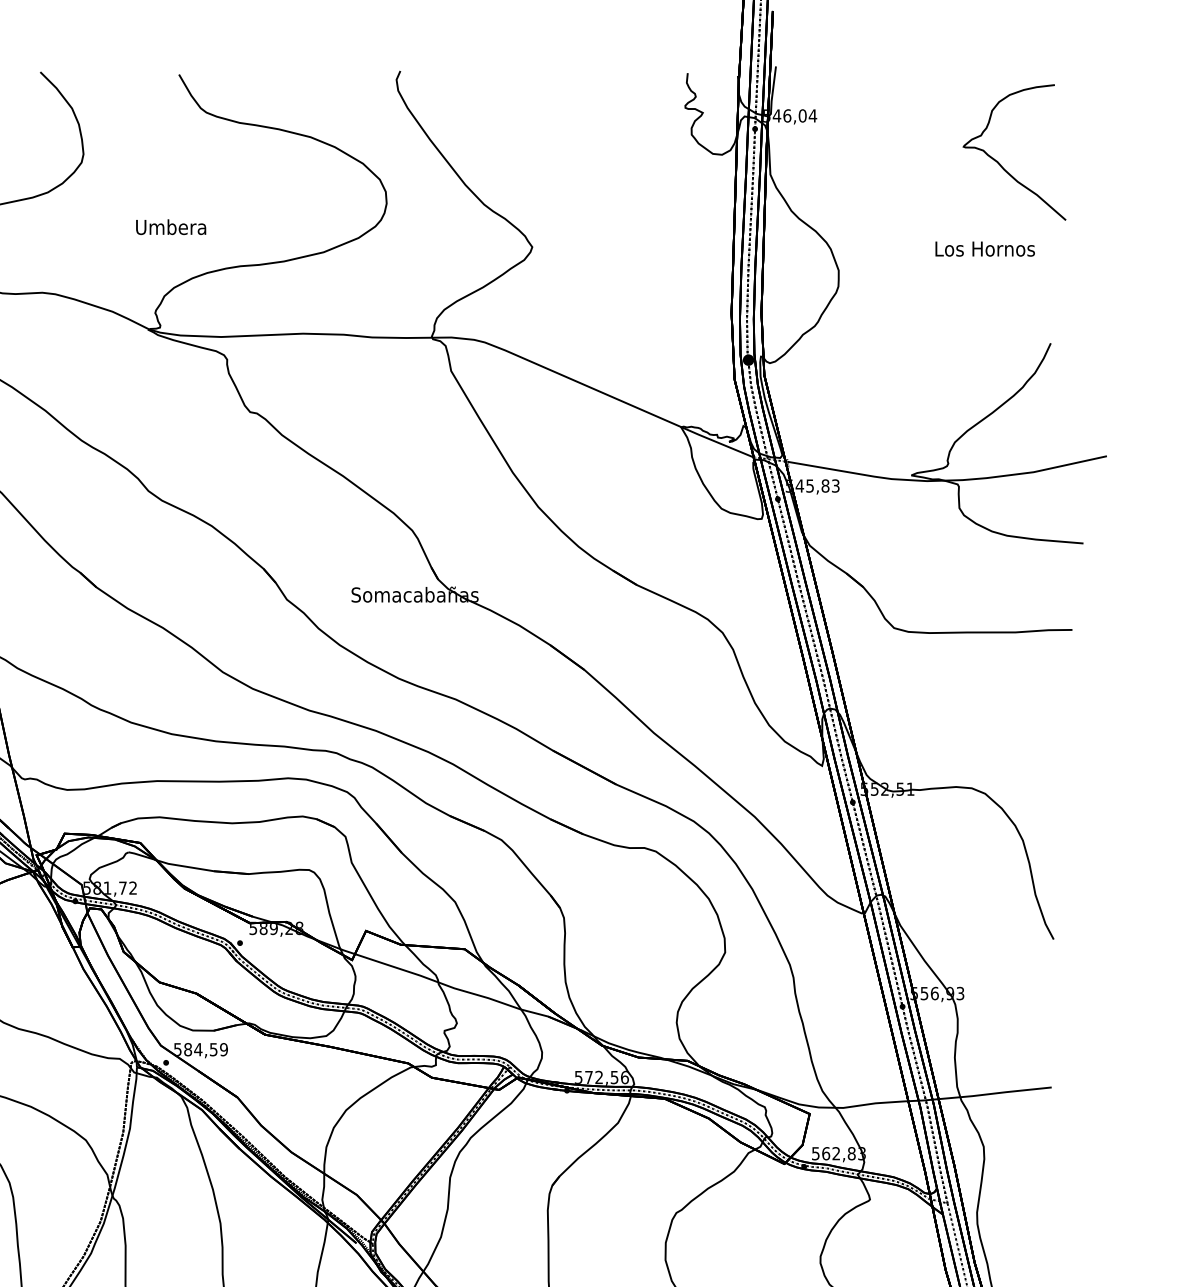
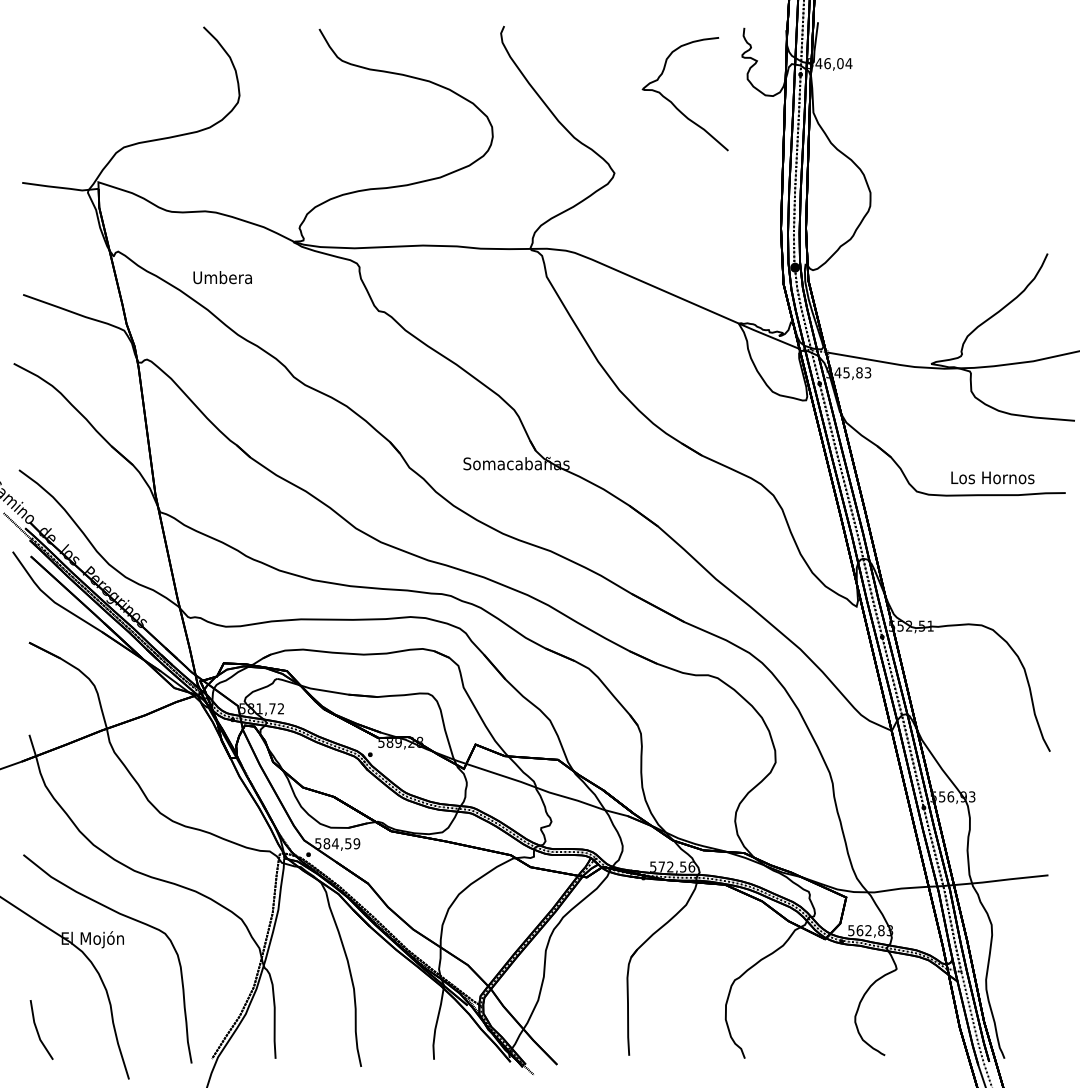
curve: (1001, 164) -> (674, 104), moved
text: (170, 227) -> (222, 277), moved
text: (984, 248) -> (992, 477), moved

